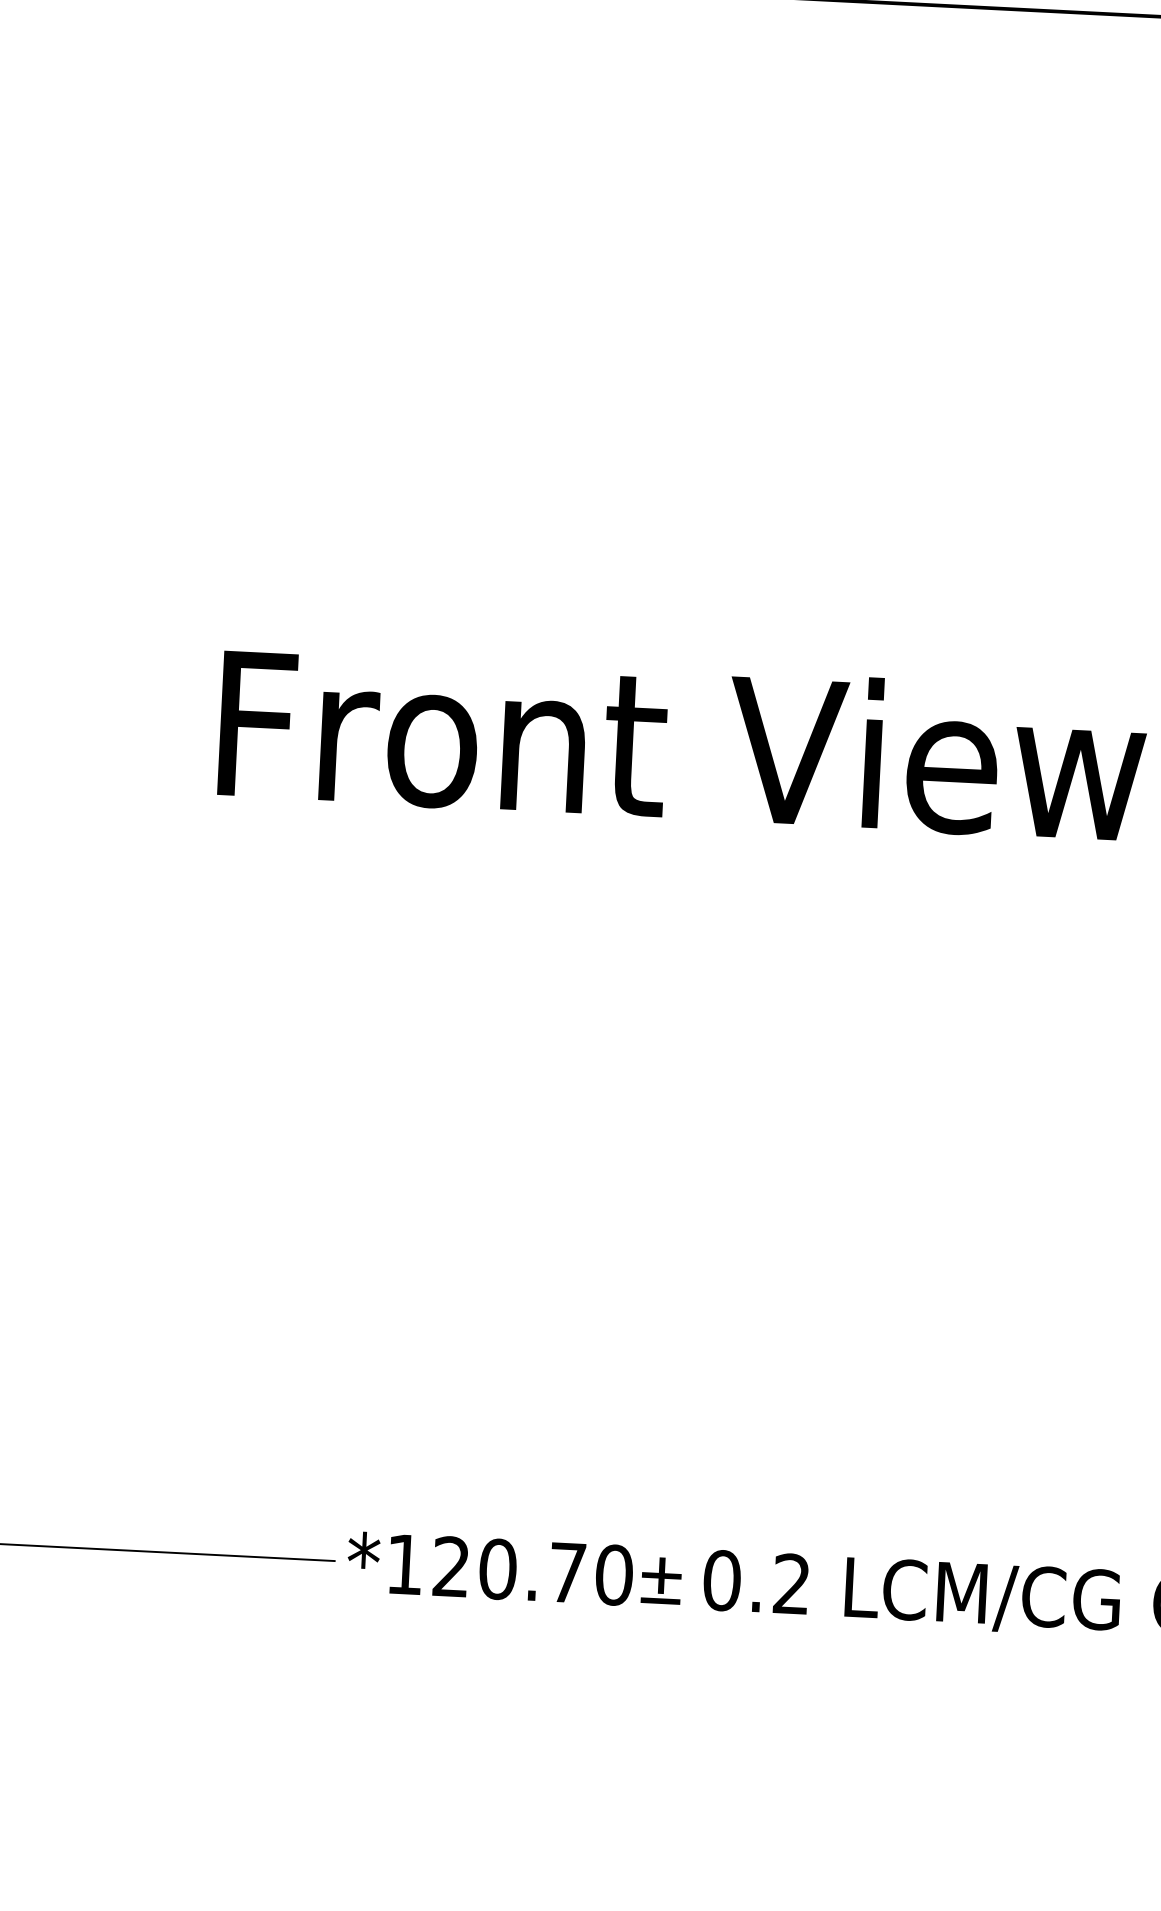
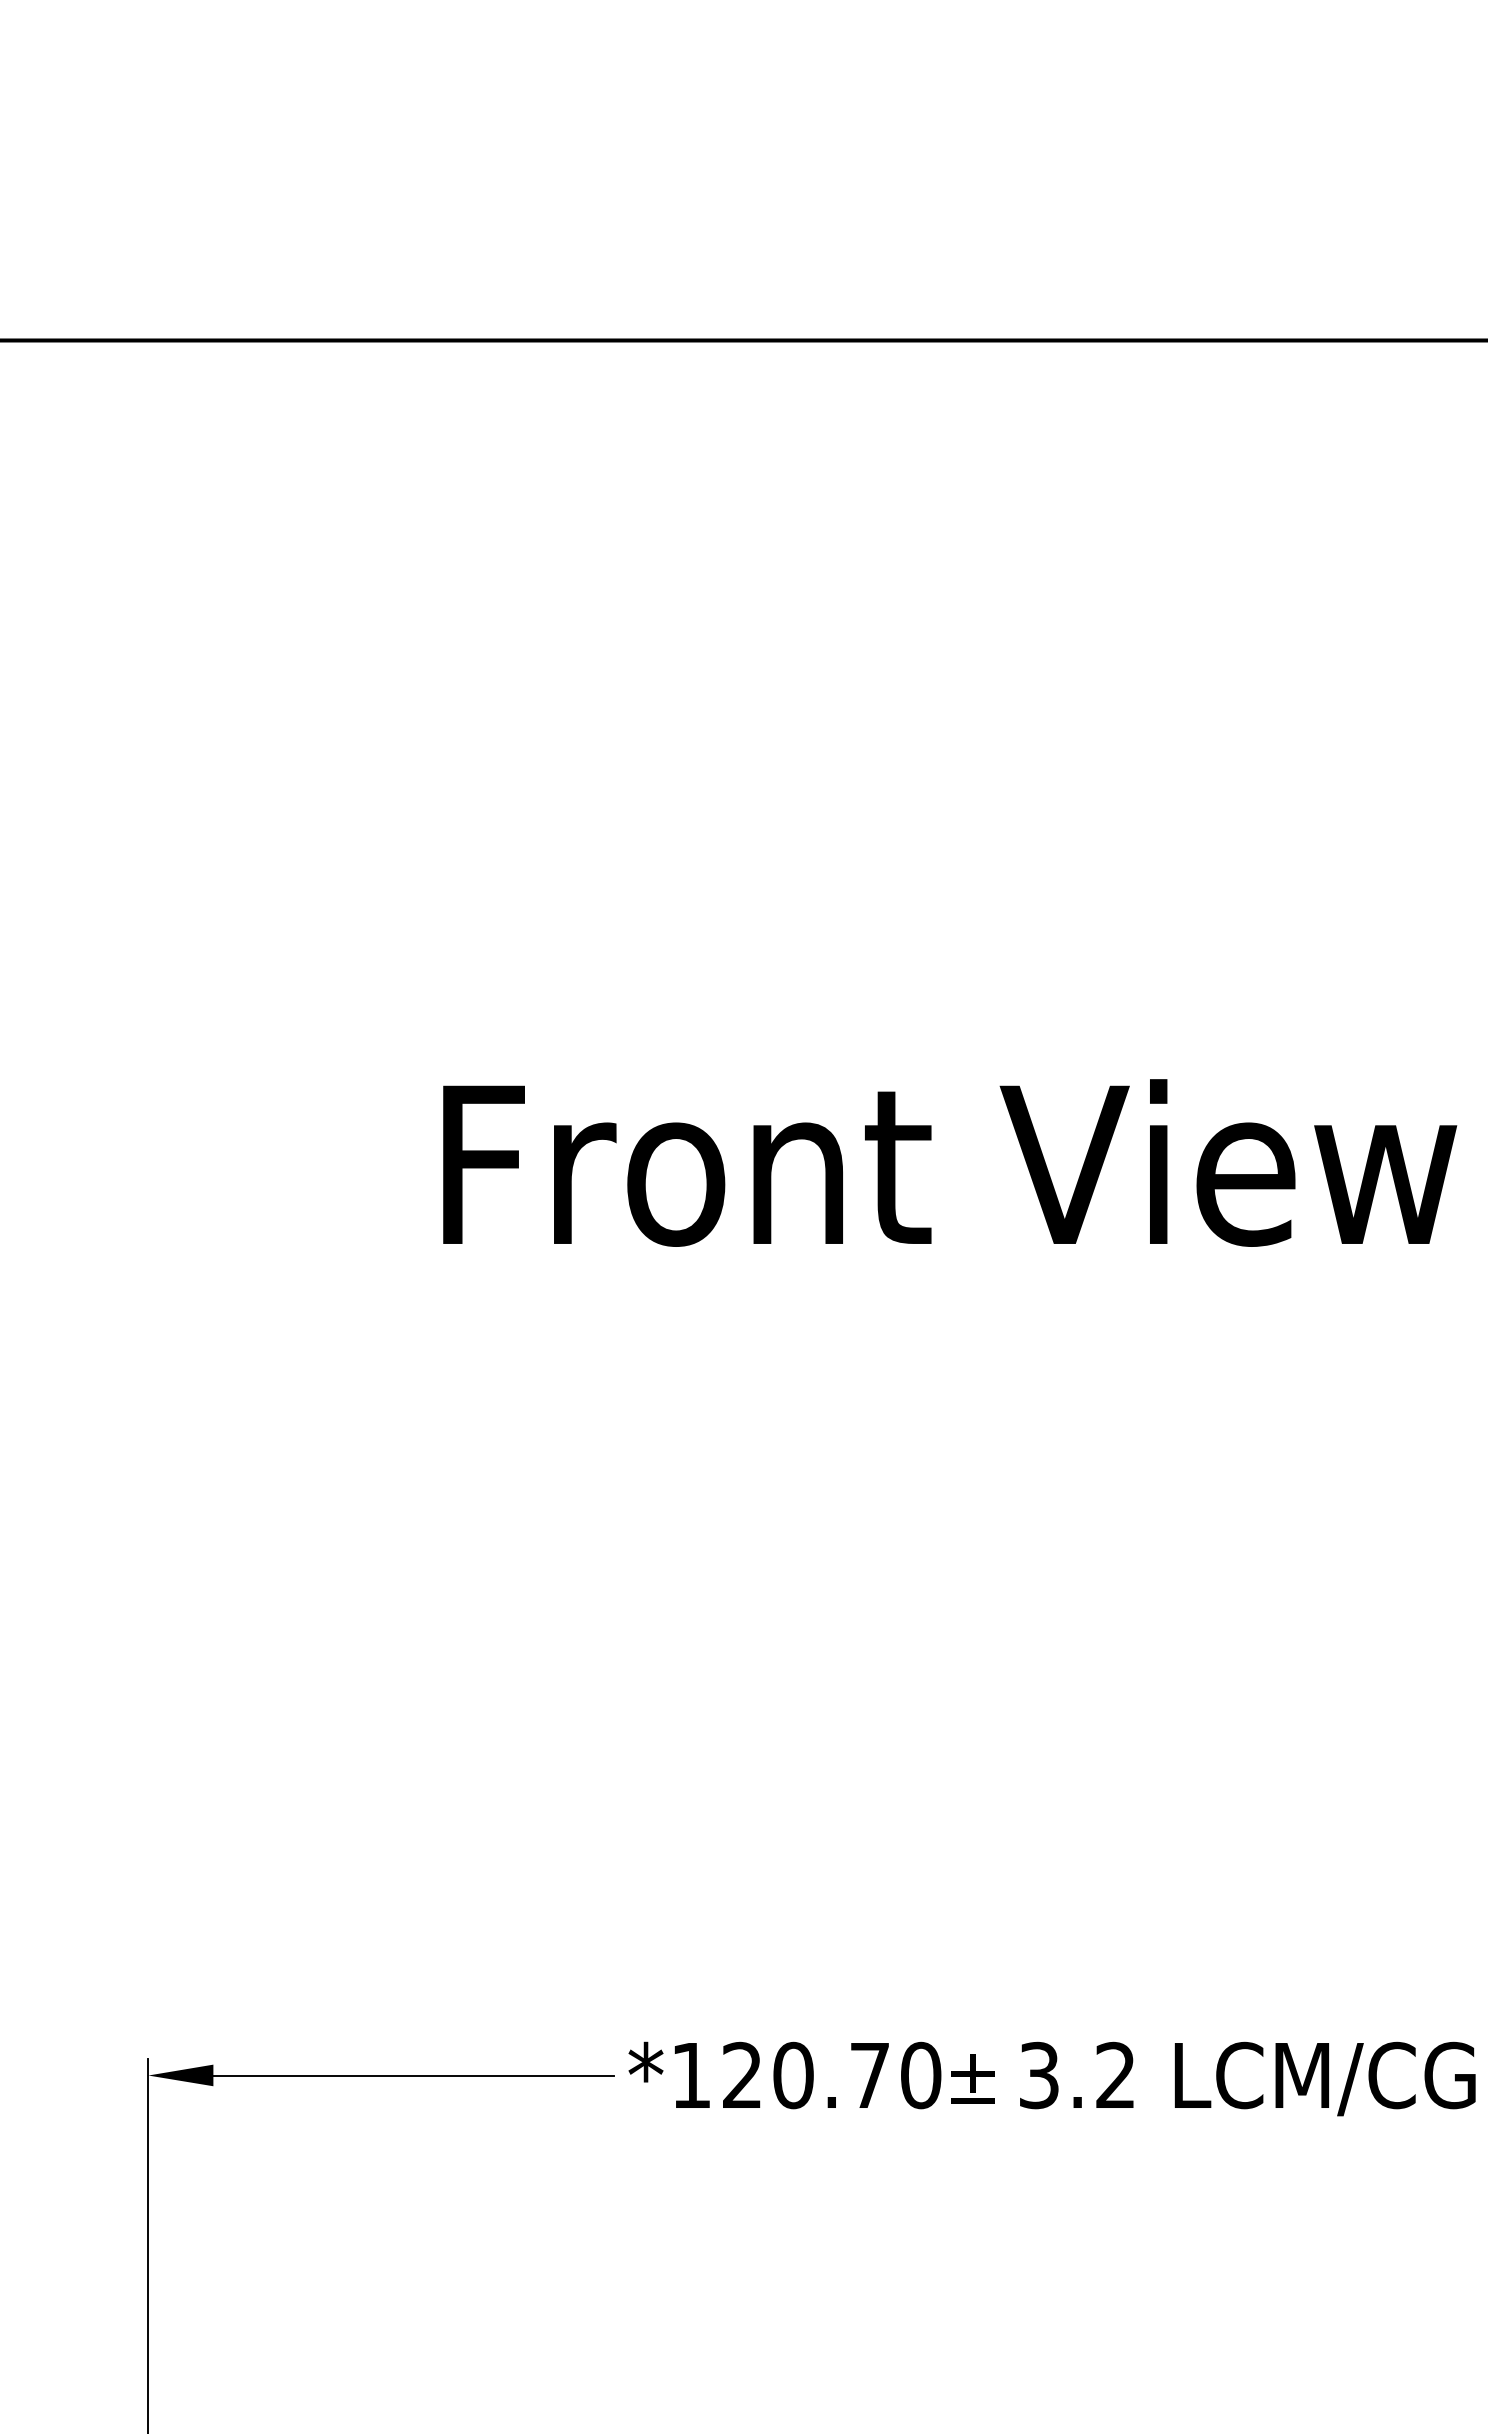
text: (722, 1580) -> (1039, 2075), 0.2 -> 3.2

